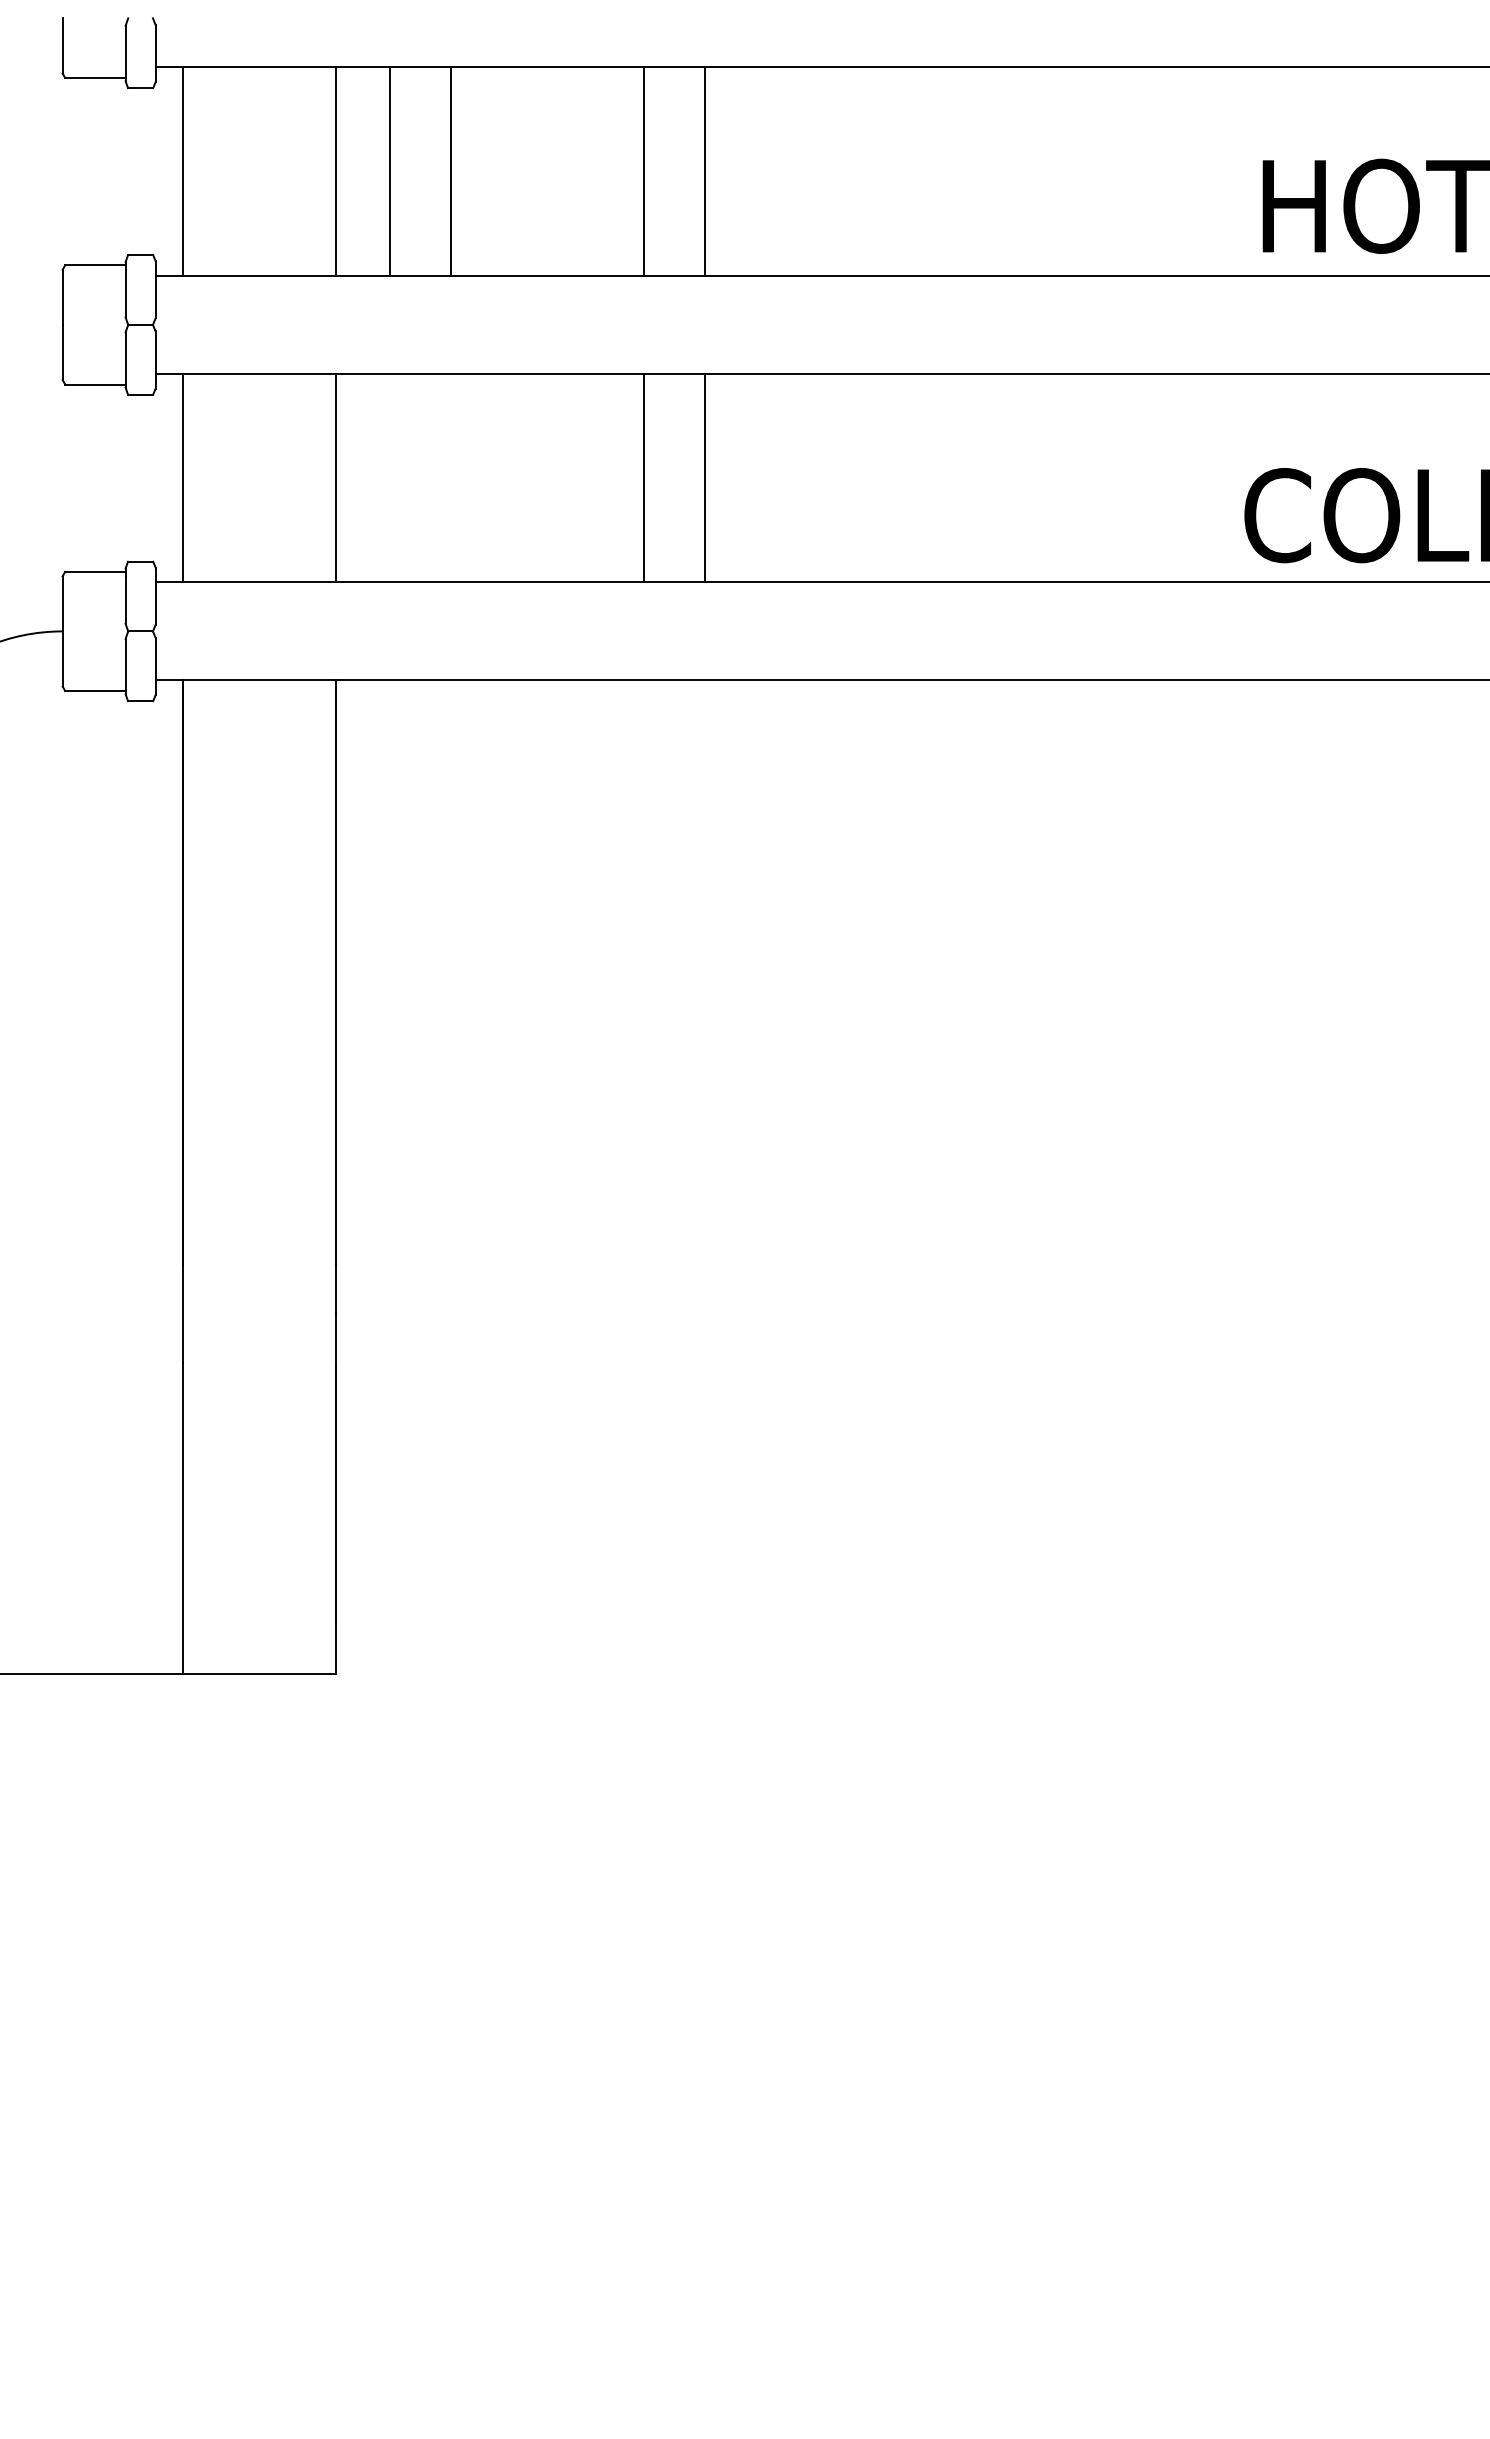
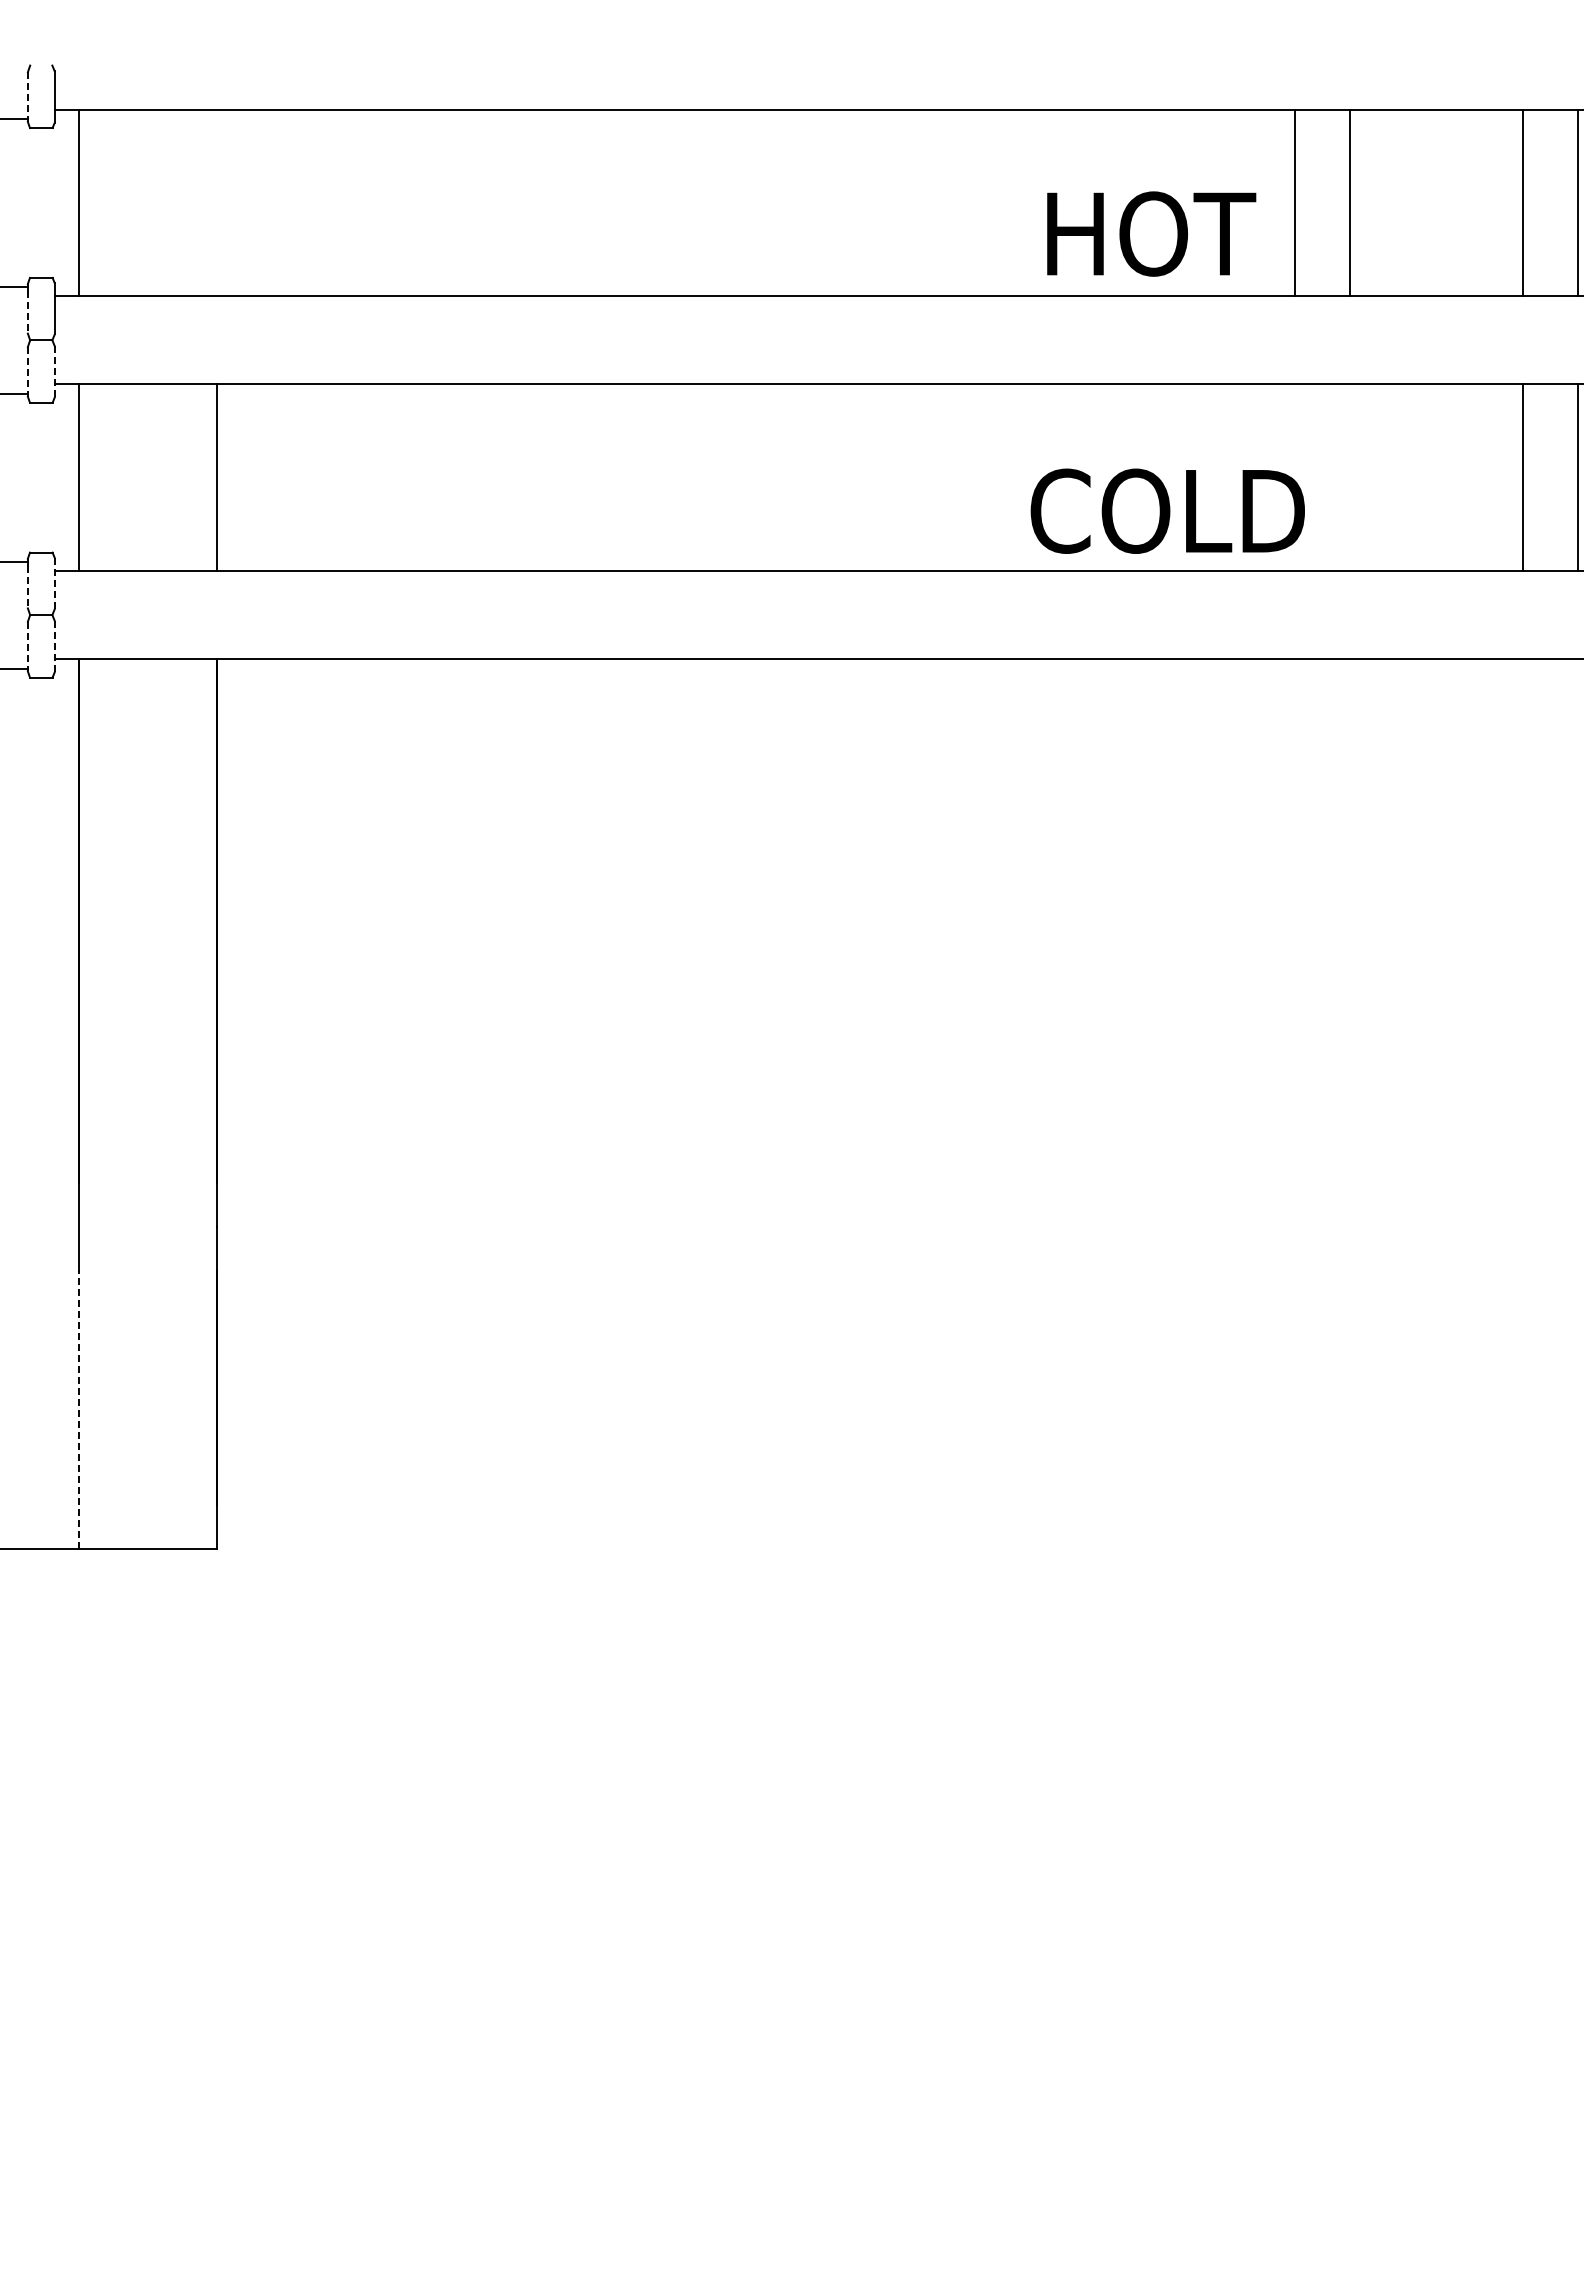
line: (125, 53) -> (27, 97), solid -> dashed
line: (336, 171) -> (216, 202), removed
line: (389, 171) -> (264, 202), removed
line: (450, 171) -> (319, 202), removed
line: (643, 171) -> (492, 202), removed
line: (705, 171) -> (547, 202), removed
line: (125, 293) -> (27, 312), solid -> dashed
line: (125, 359) -> (27, 371), solid -> dashed
line: (155, 359) -> (54, 371), solid -> dashed
line: (643, 477) -> (492, 477), removed
line: (705, 477) -> (547, 477), removed
line: (155, 596) -> (54, 583), solid -> dashed
line: (125, 600) -> (27, 587), solid -> dashed
line: (125, 666) -> (27, 646), solid -> dashed
line: (155, 666) -> (54, 646), solid -> dashed
line: (183, 1517) -> (79, 1409), solid -> dashed

